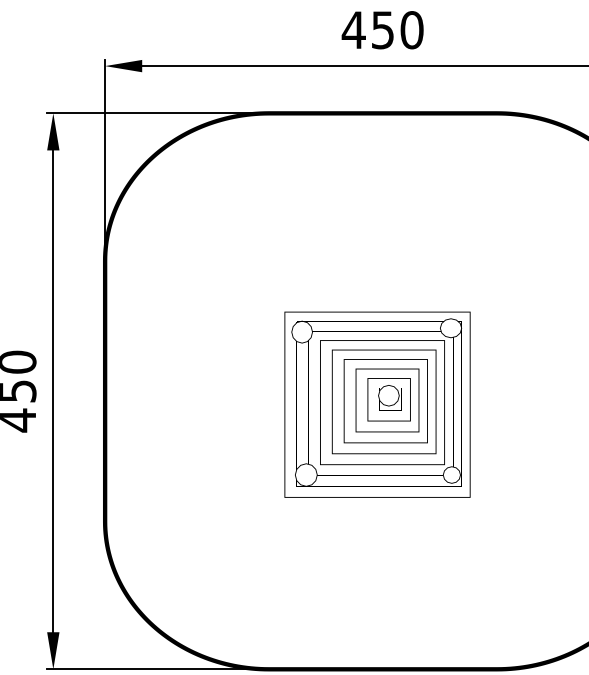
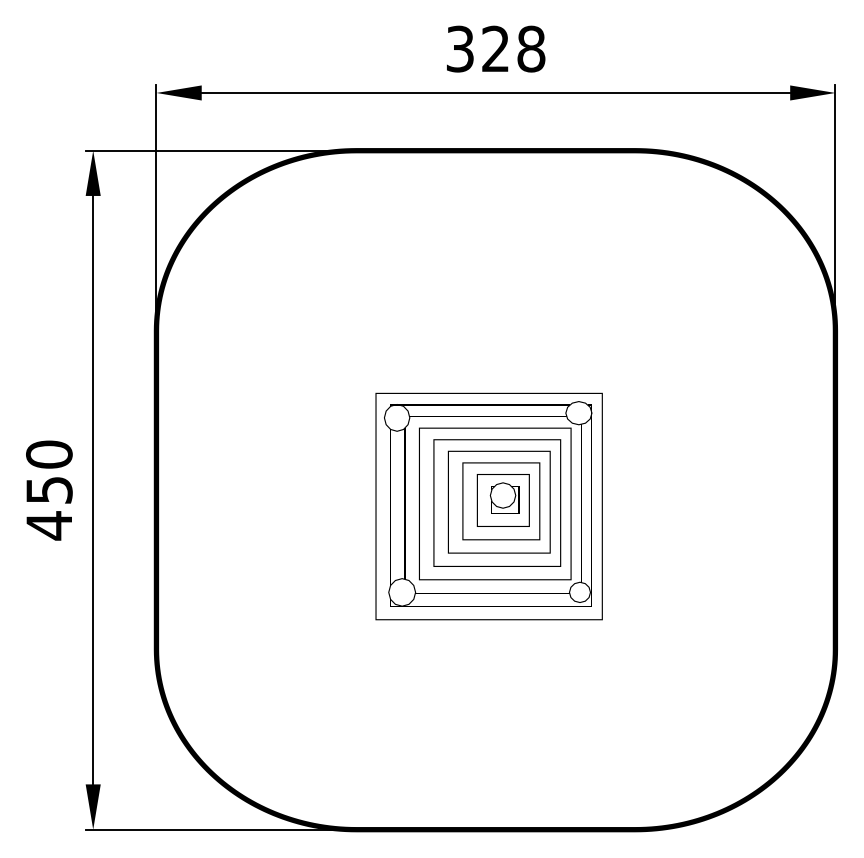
text: (382, 29) -> (495, 48), 450 -> 328

